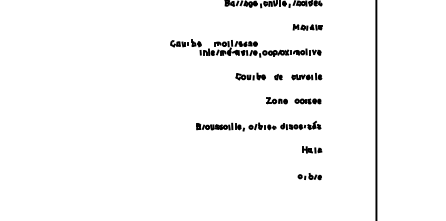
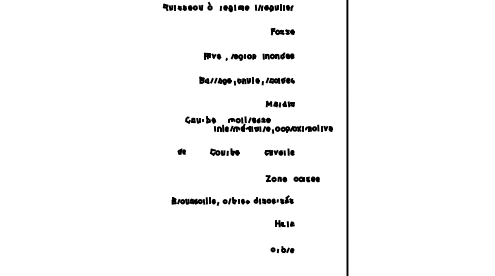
part: (245, 48) -> (258, 124), moved
part: (278, 76) -> (181, 151), moved
part: (293, 100) -> (292, 178), moved

